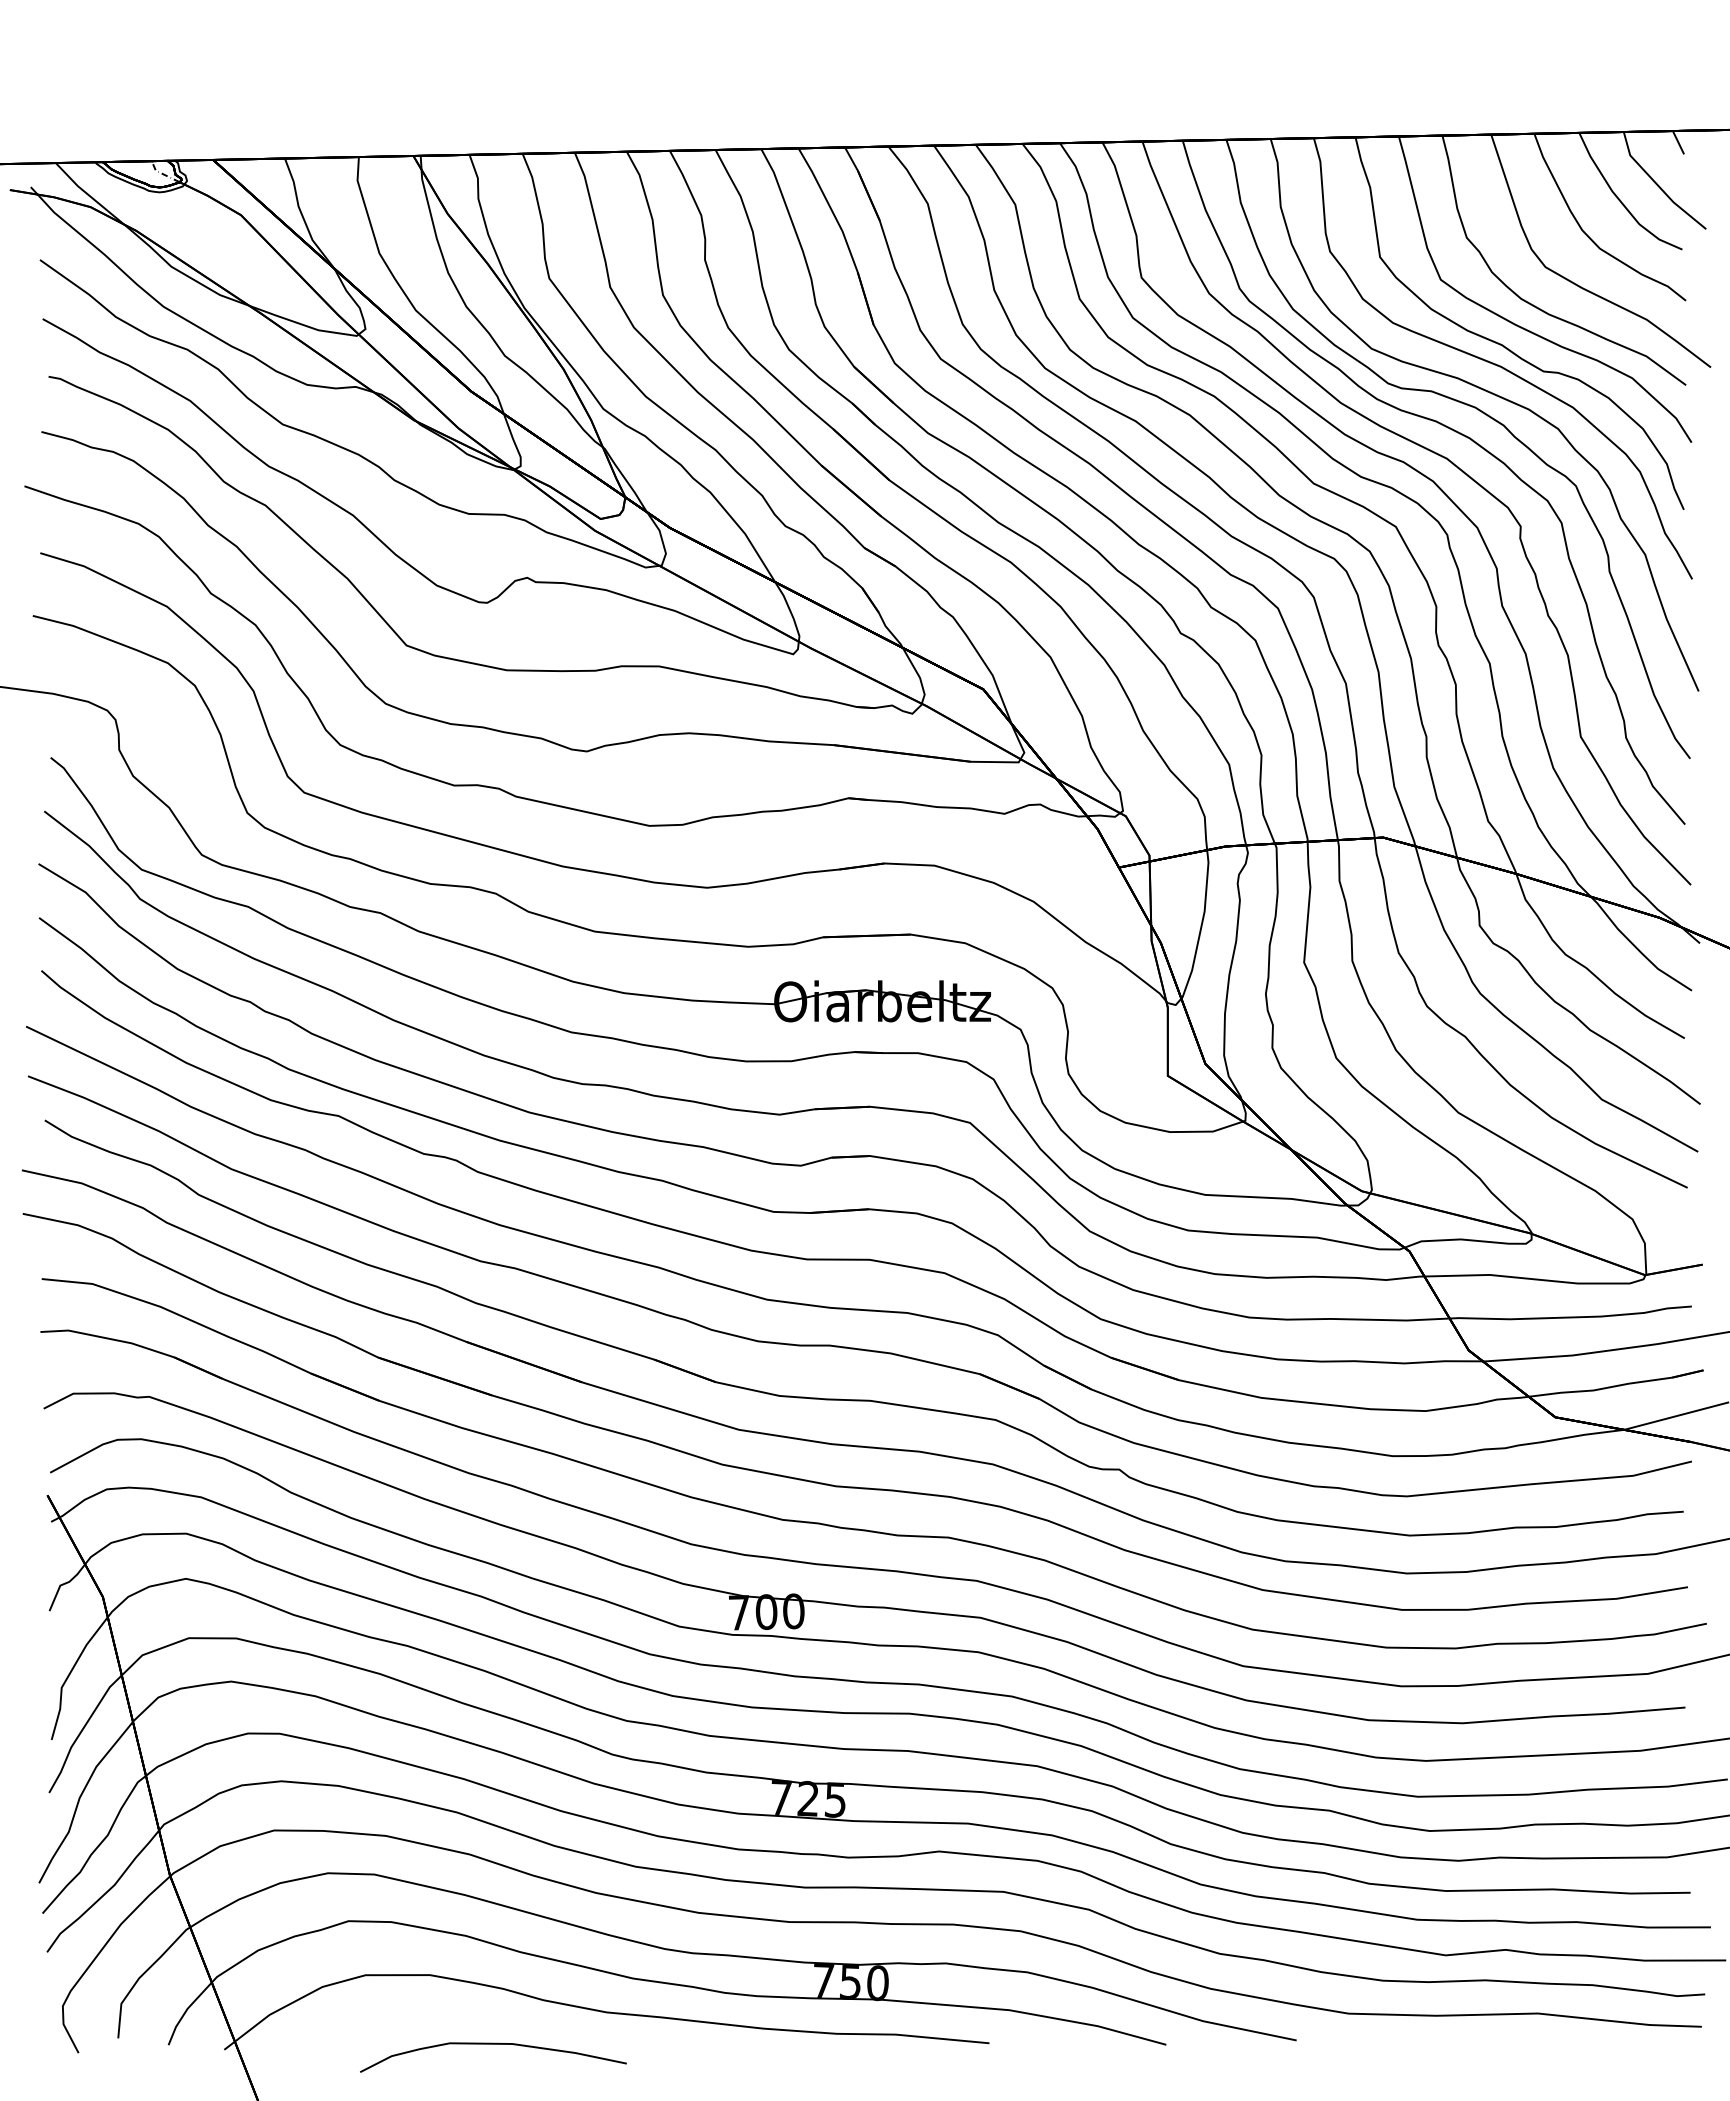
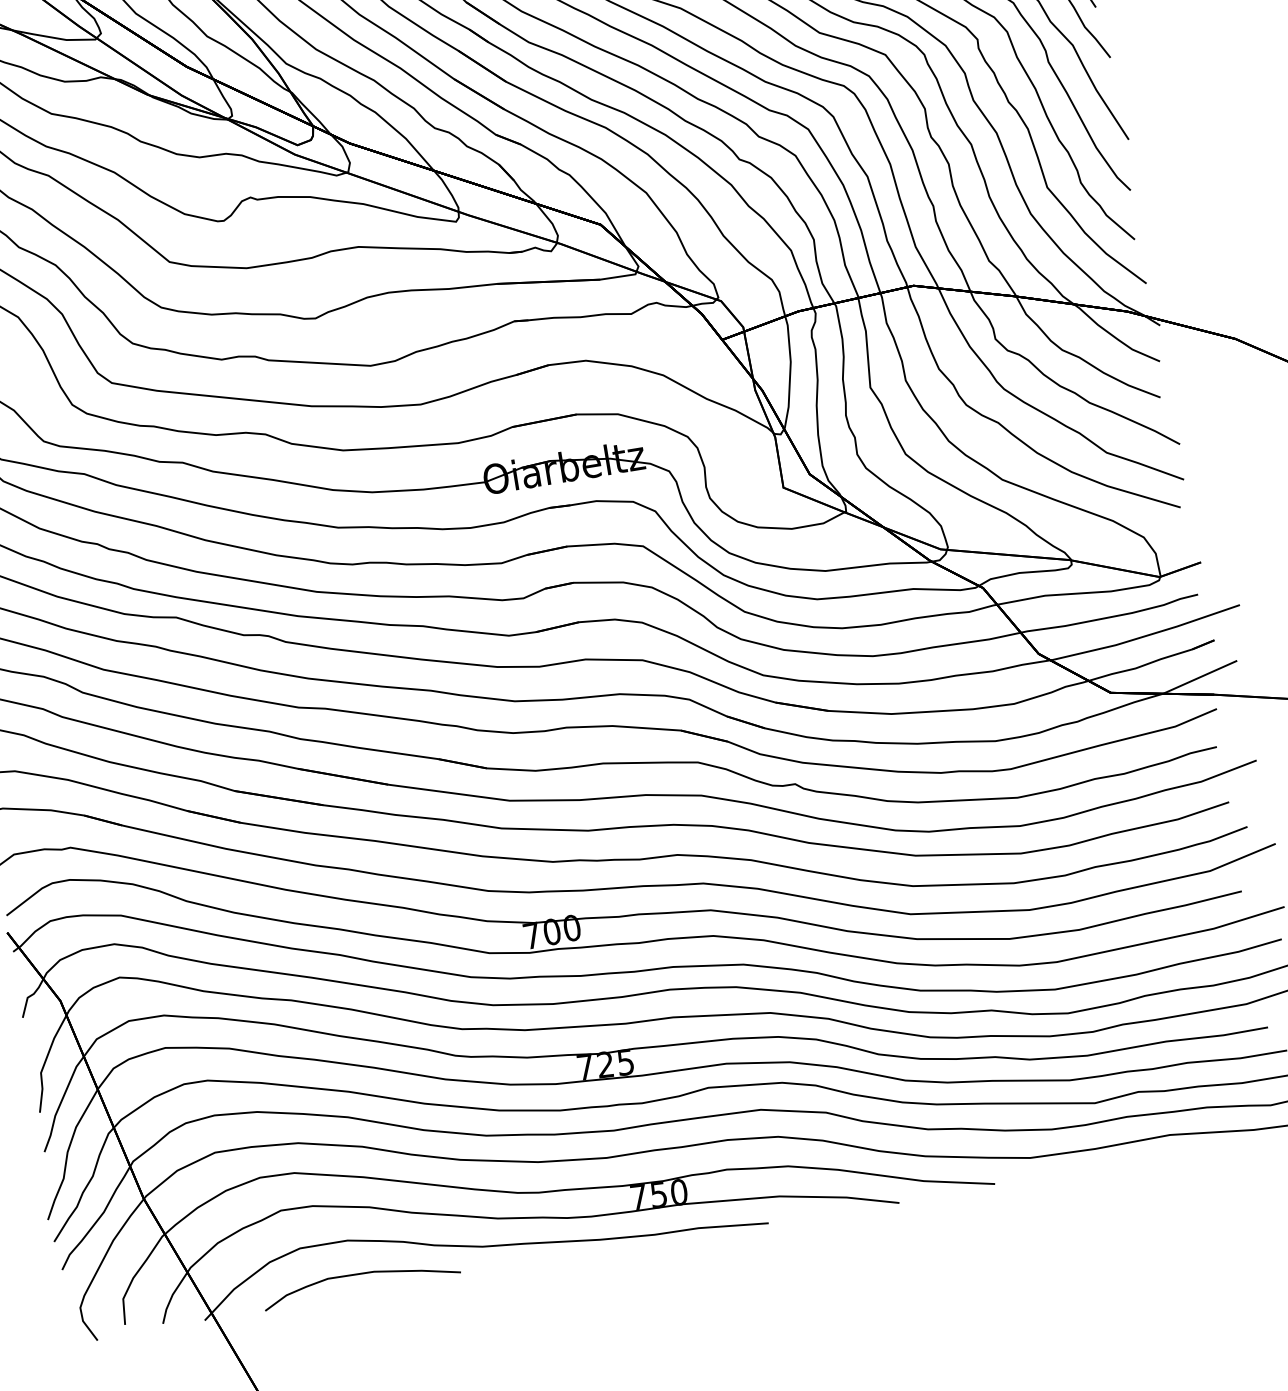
curve: (493, 2044) -> (360, 1274), moved

